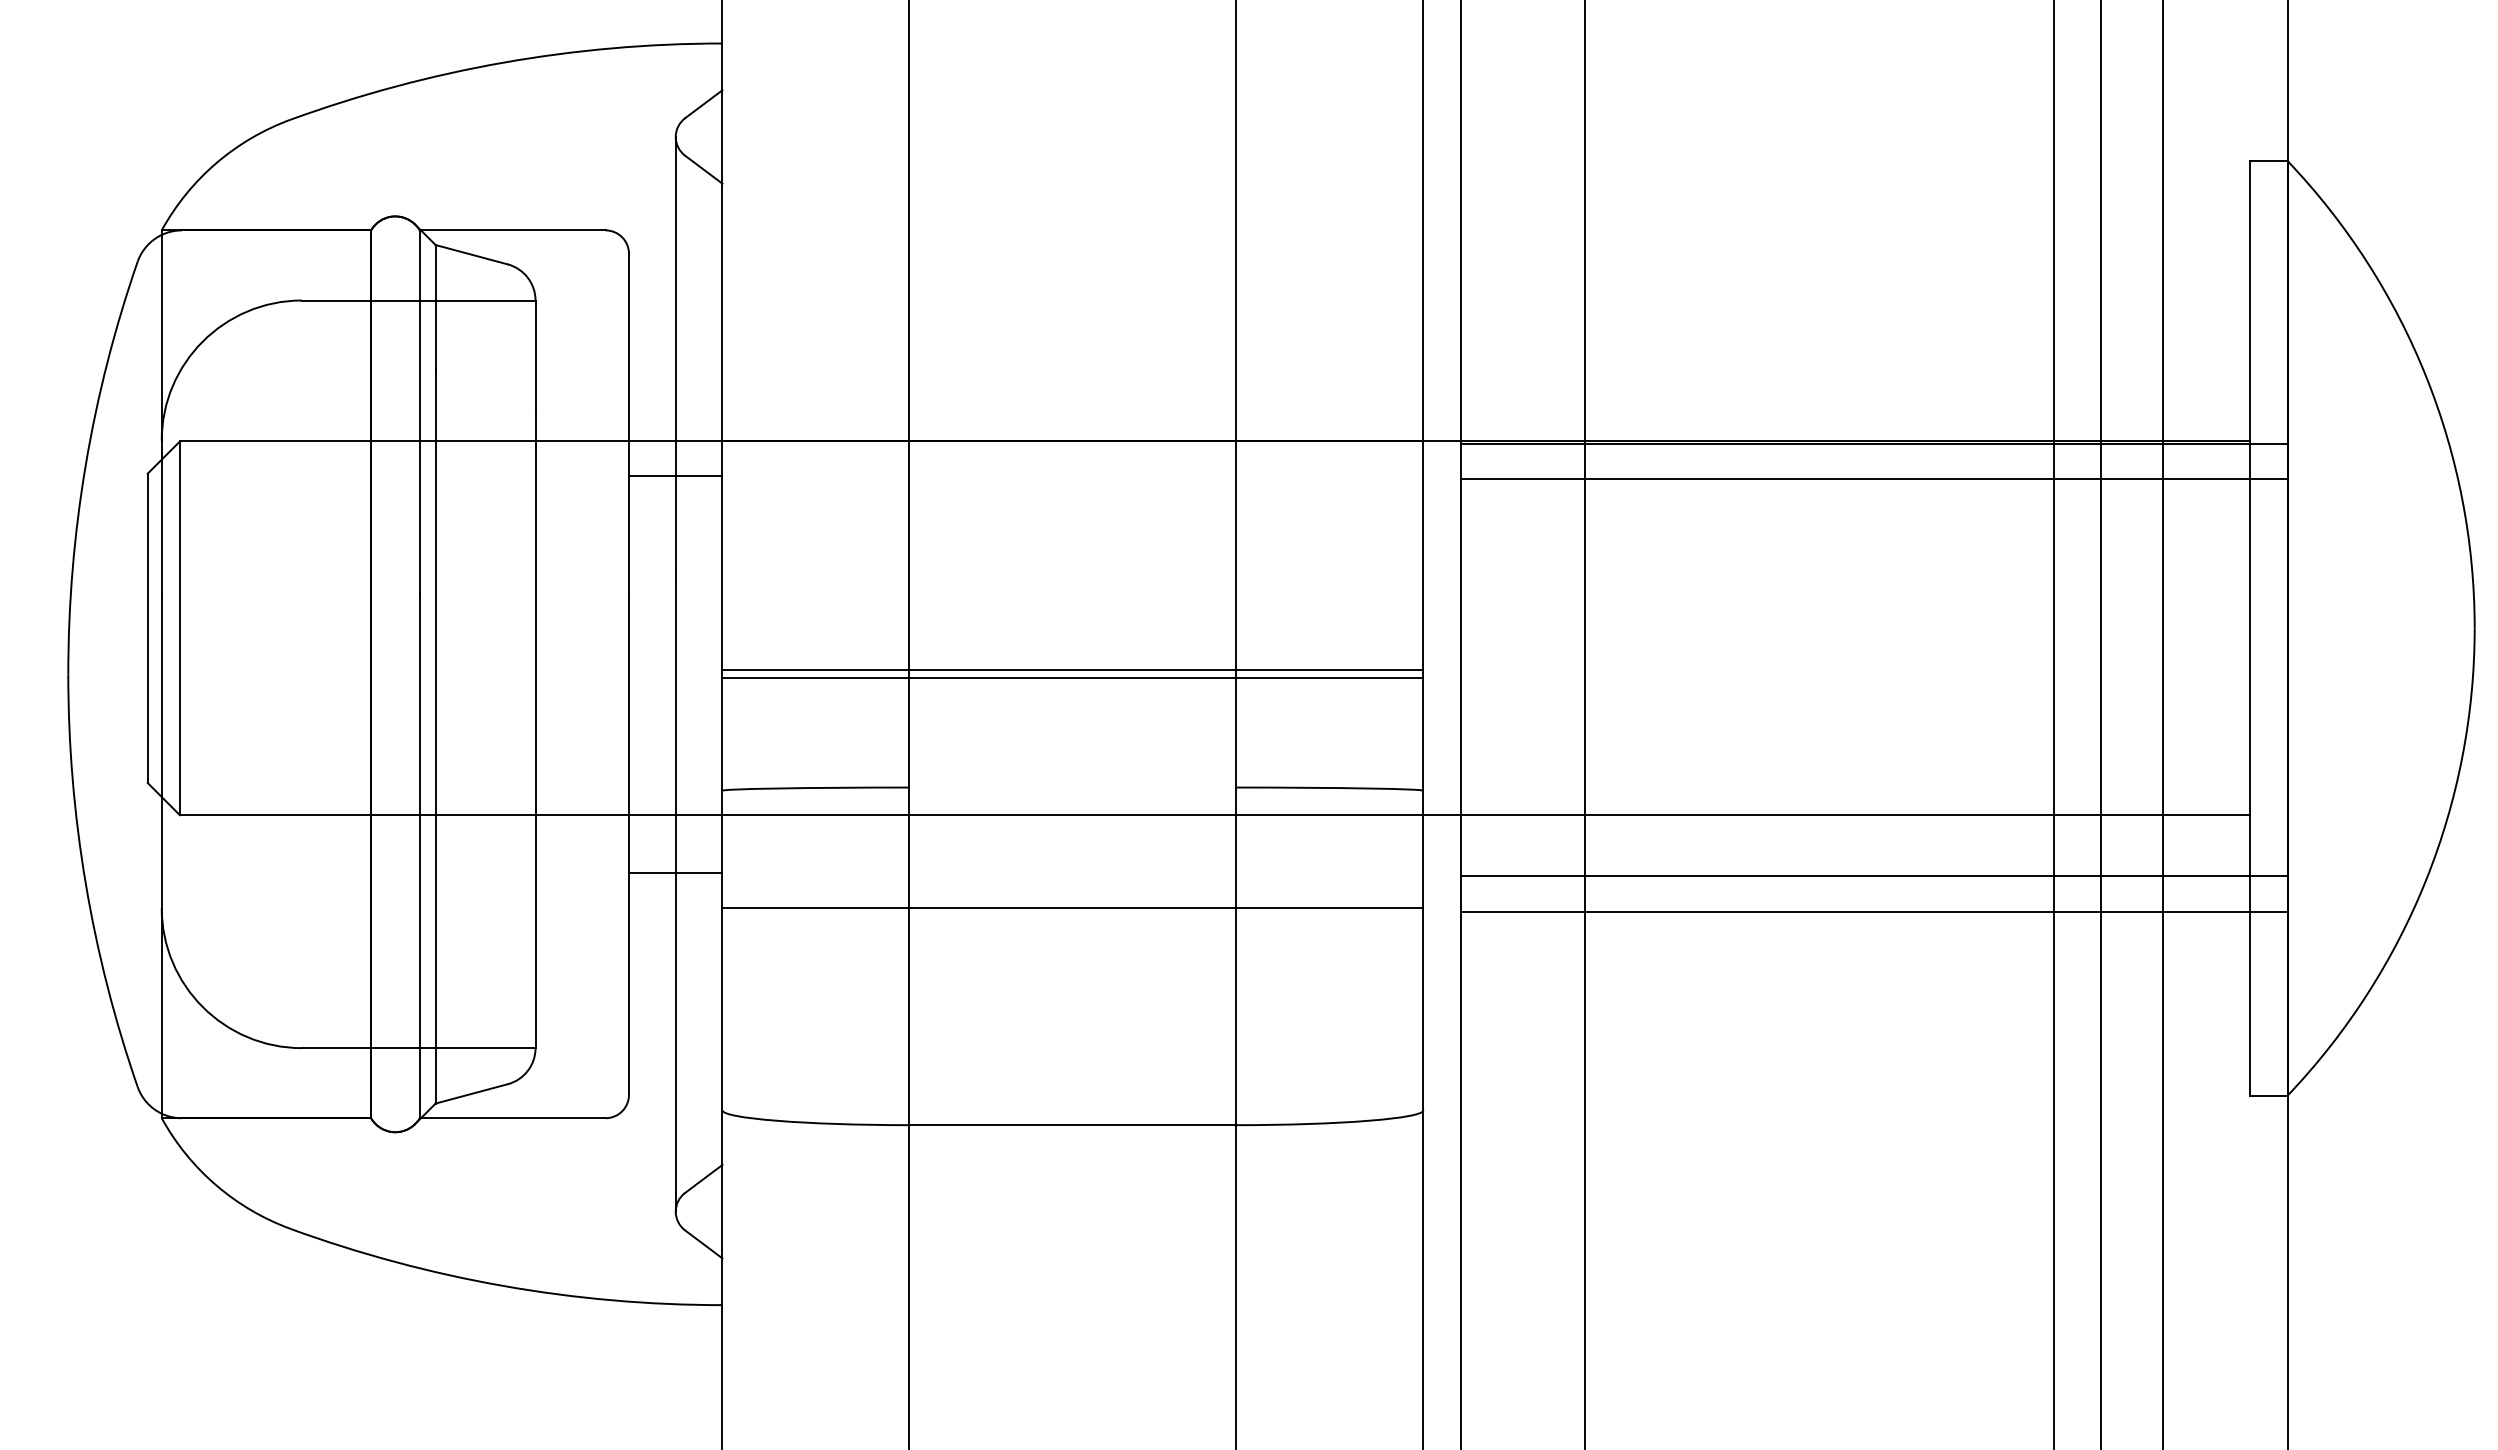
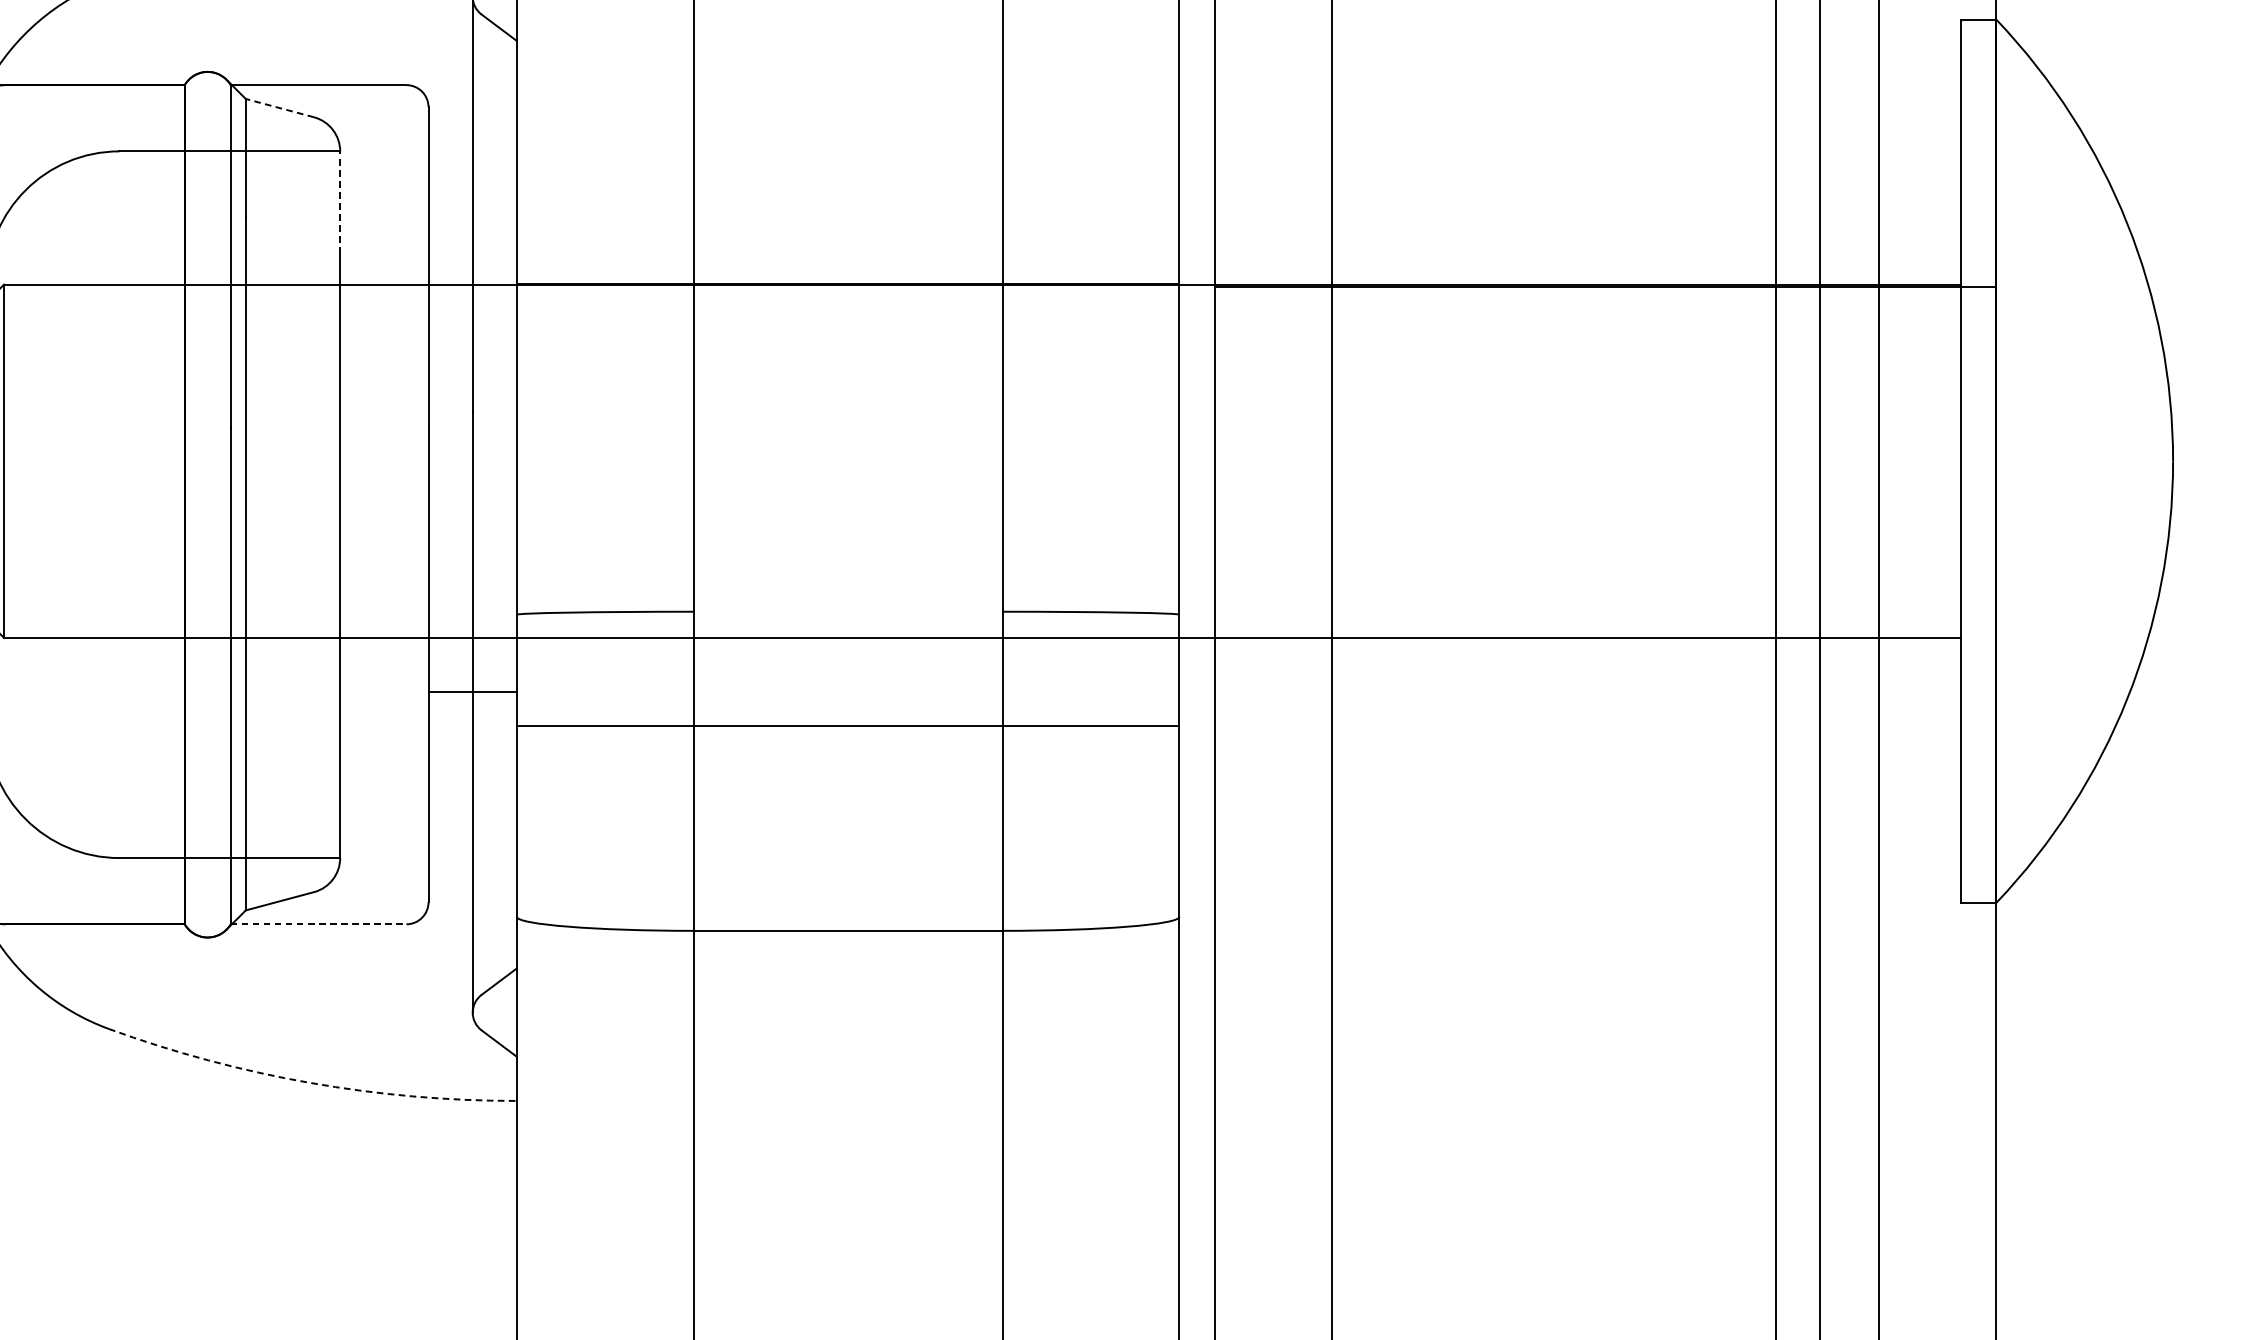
line: (471, 254) -> (279, 107), solid -> dashed
line: (535, 354) -> (340, 202), solid -> dashed
line: (675, 475) -> (472, 316), removed
line: (1873, 479) -> (1604, 320), removed
line: (1072, 670) -> (847, 501), removed
line: (1072, 678) -> (847, 508), removed
line: (1873, 876) -> (1604, 695), removed
line: (1873, 911) -> (1604, 728), removed
line: (512, 1118) -> (318, 924), solid -> dashed
arc: (503, 1285) -> (309, 1082), solid -> dashed

